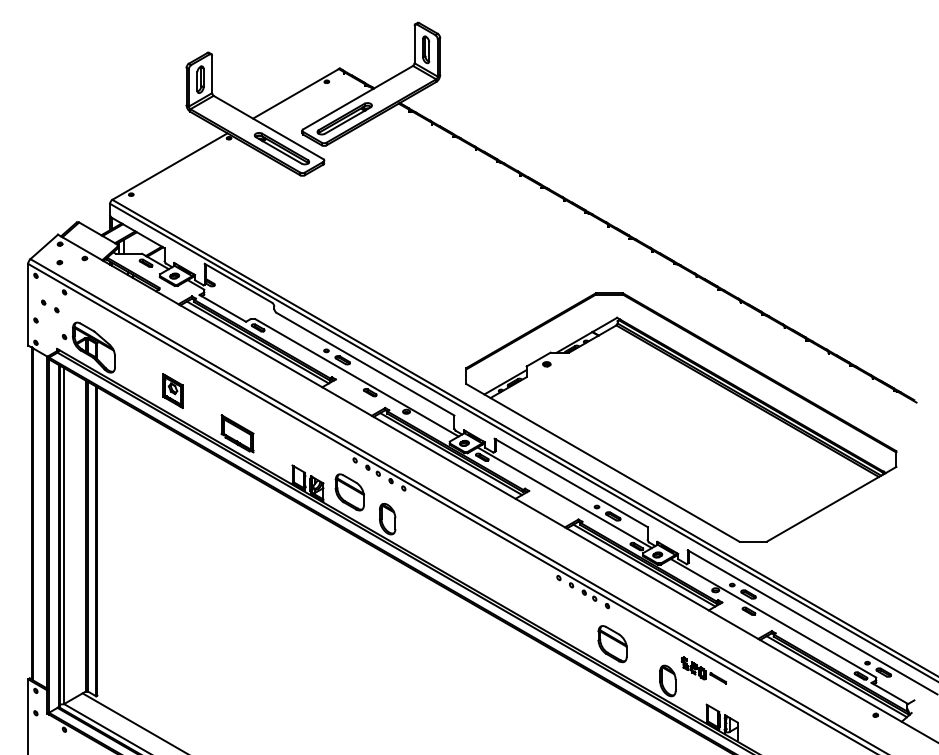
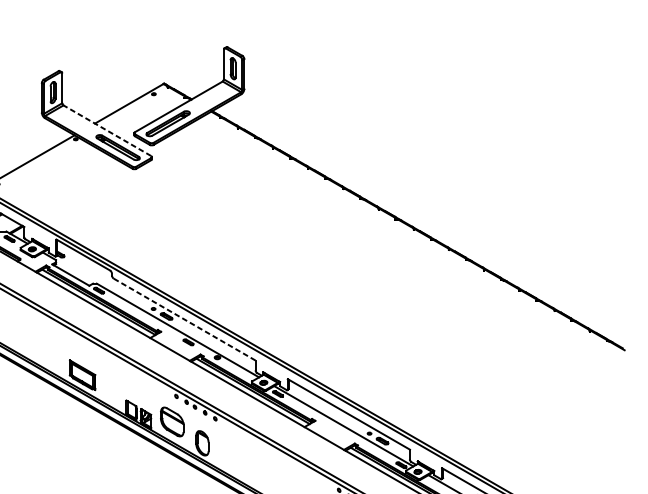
line: (268, 127) -> (107, 130), solid -> dashed
line: (365, 364) -> (184, 319), solid -> dashed
part: (172, 390) -> (30, 340), removed
part: (681, 417) -> (437, 362), removed

